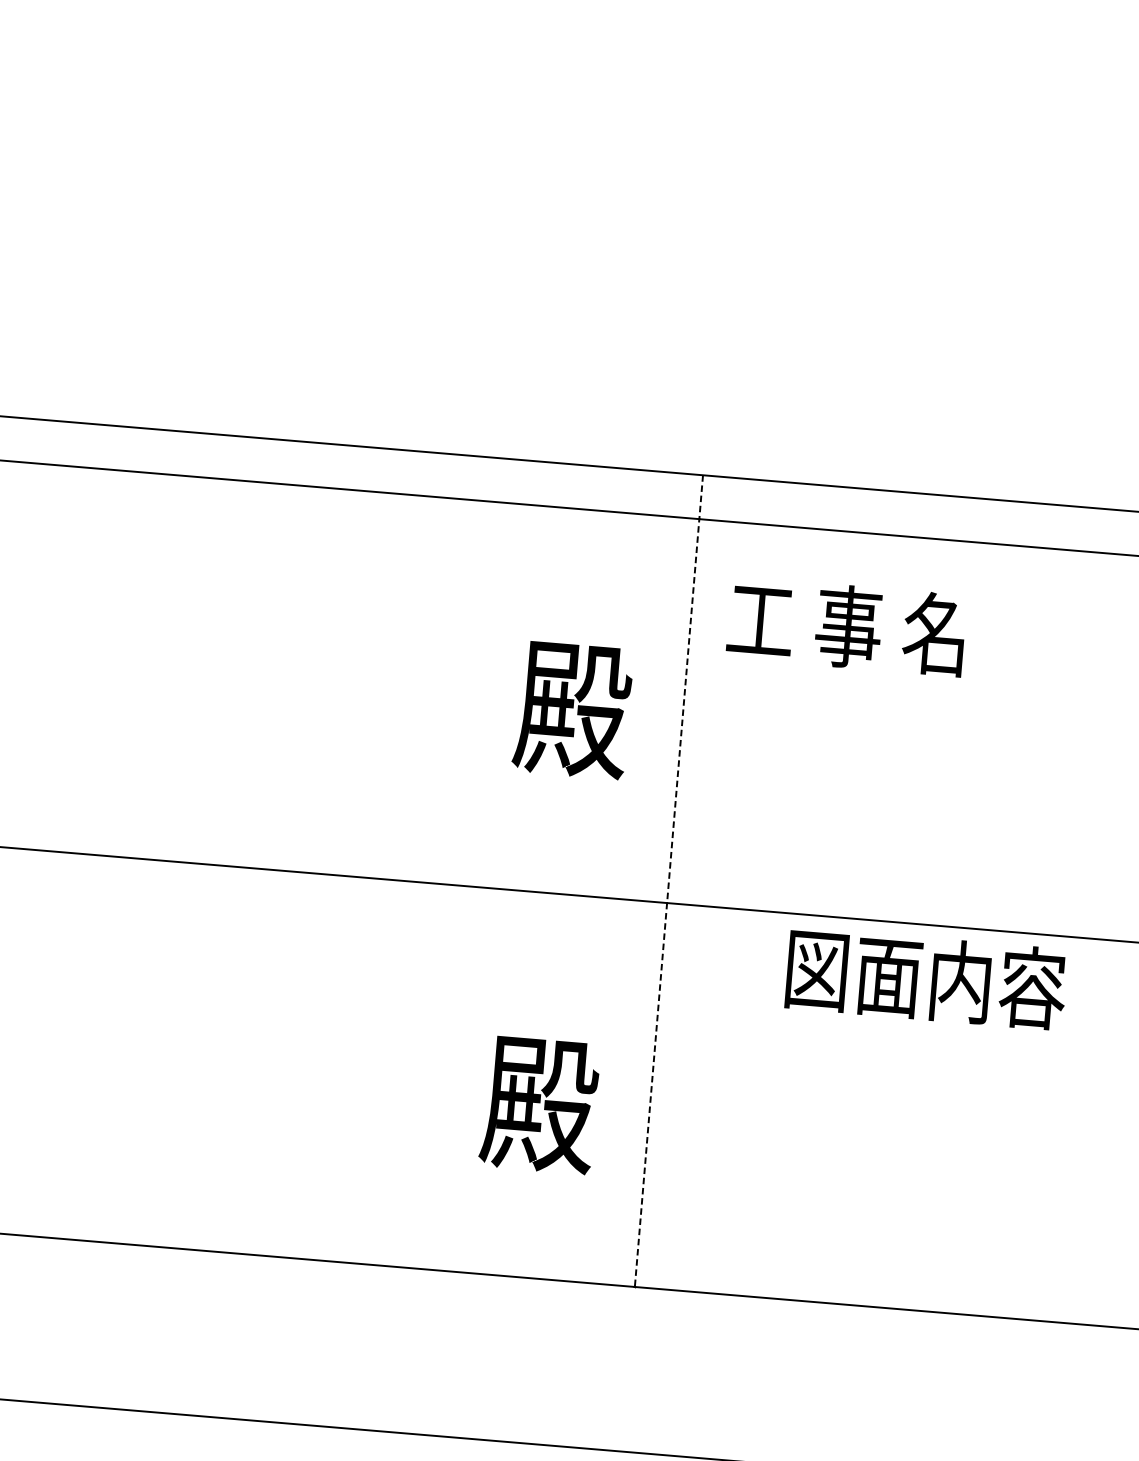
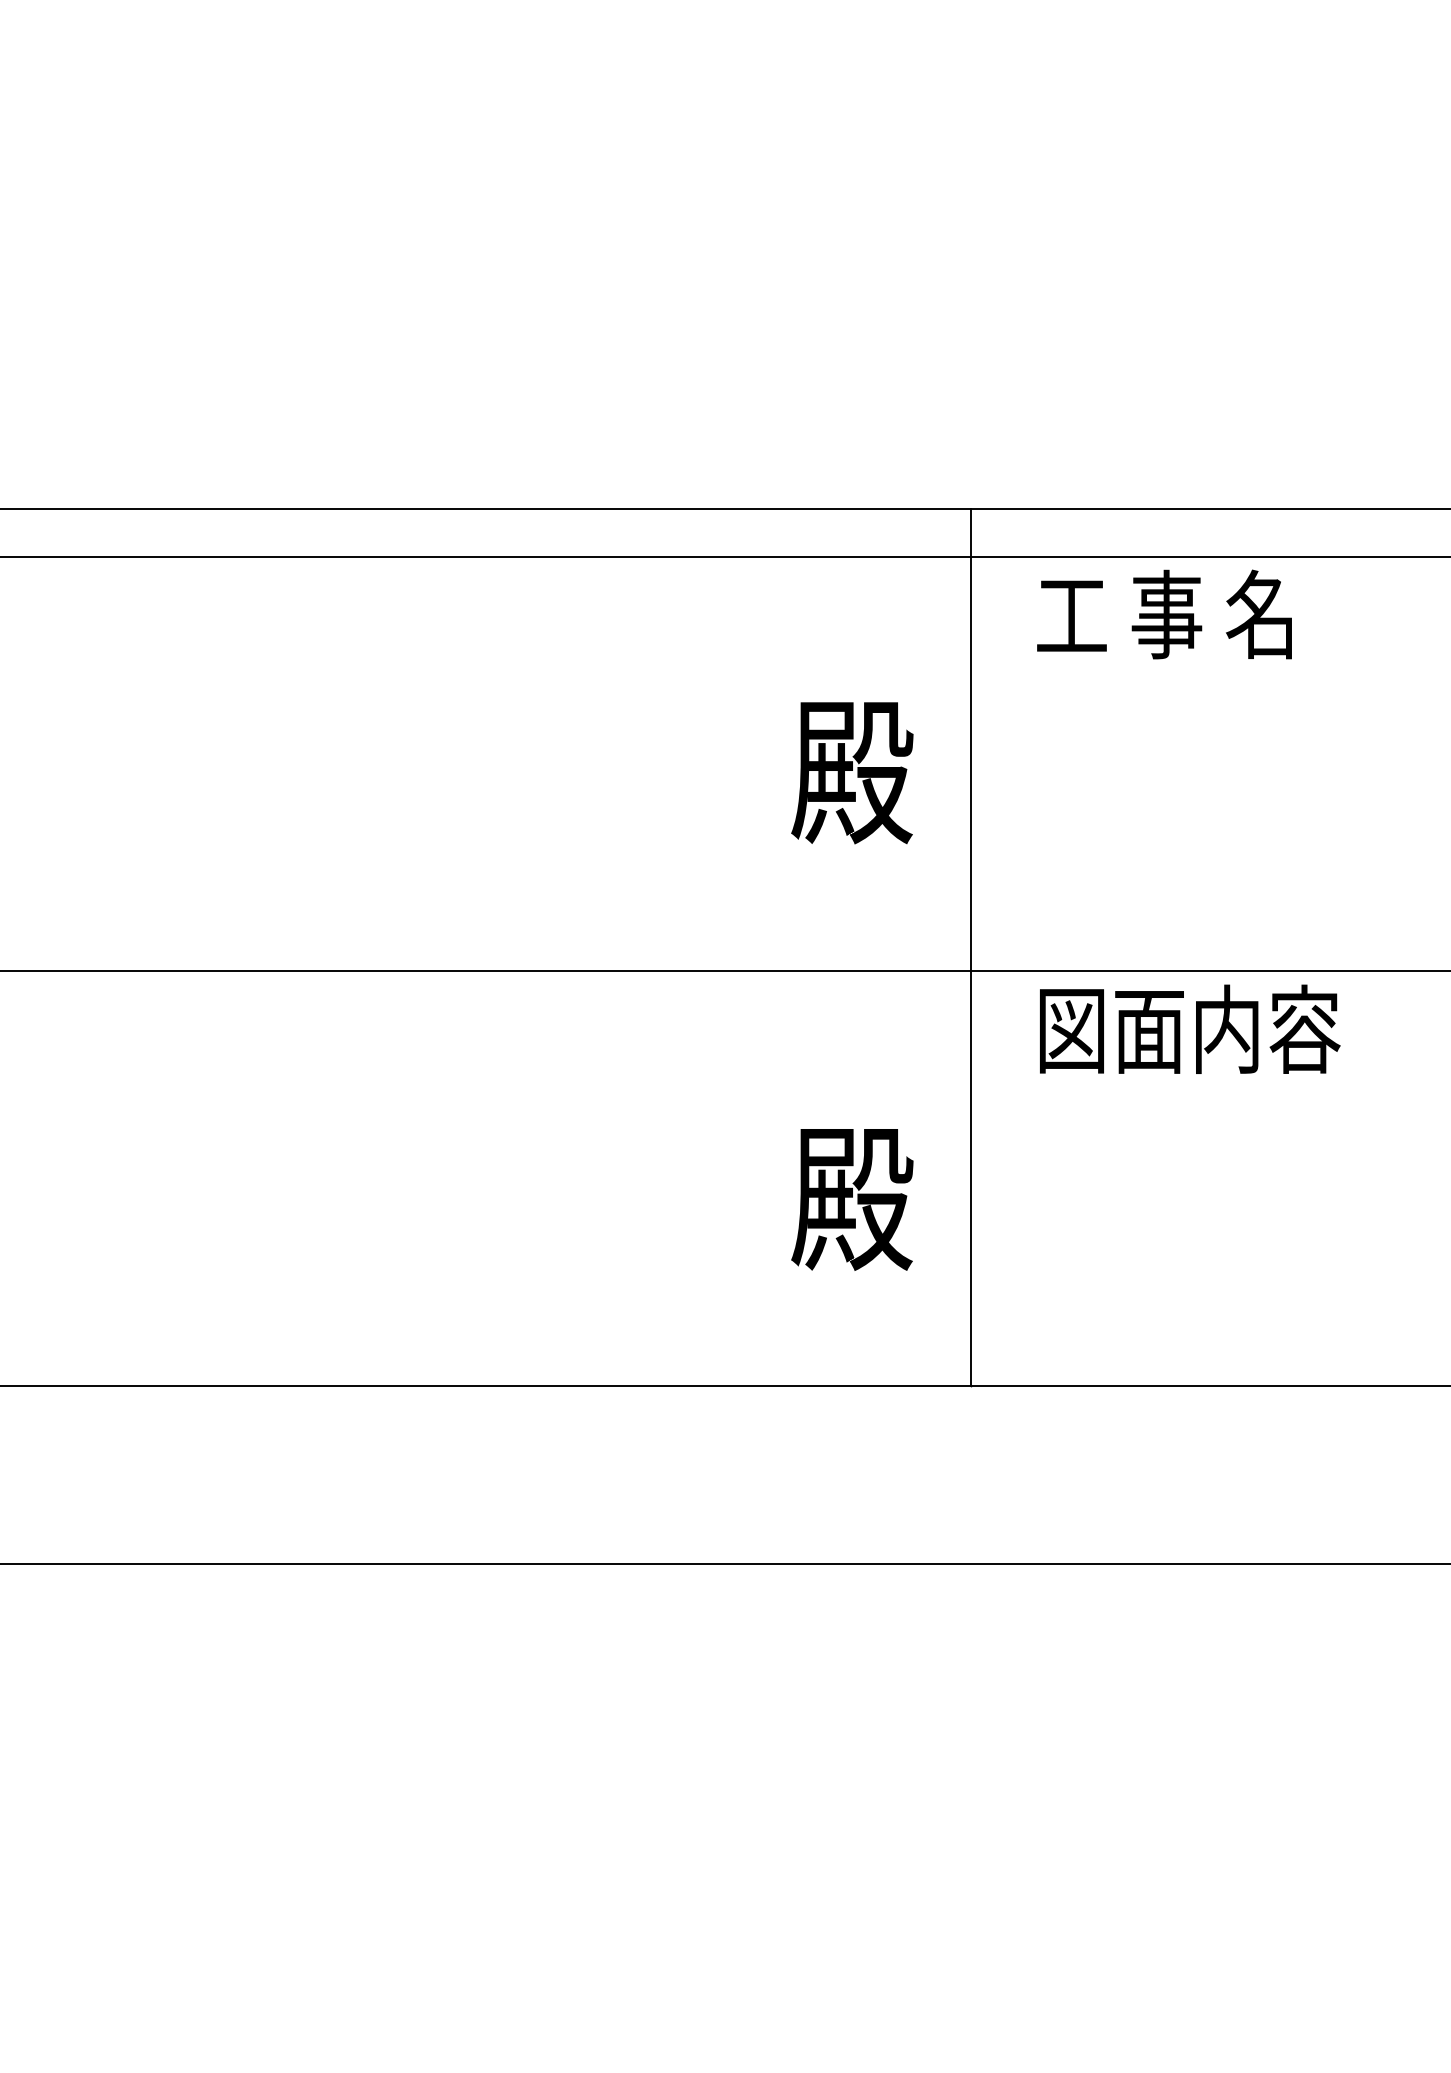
text: (846, 626) -> (1164, 614), moved
line: (668, 880) -> (970, 947), dashed -> solid
text: (927, 978) -> (1190, 1028), moved

